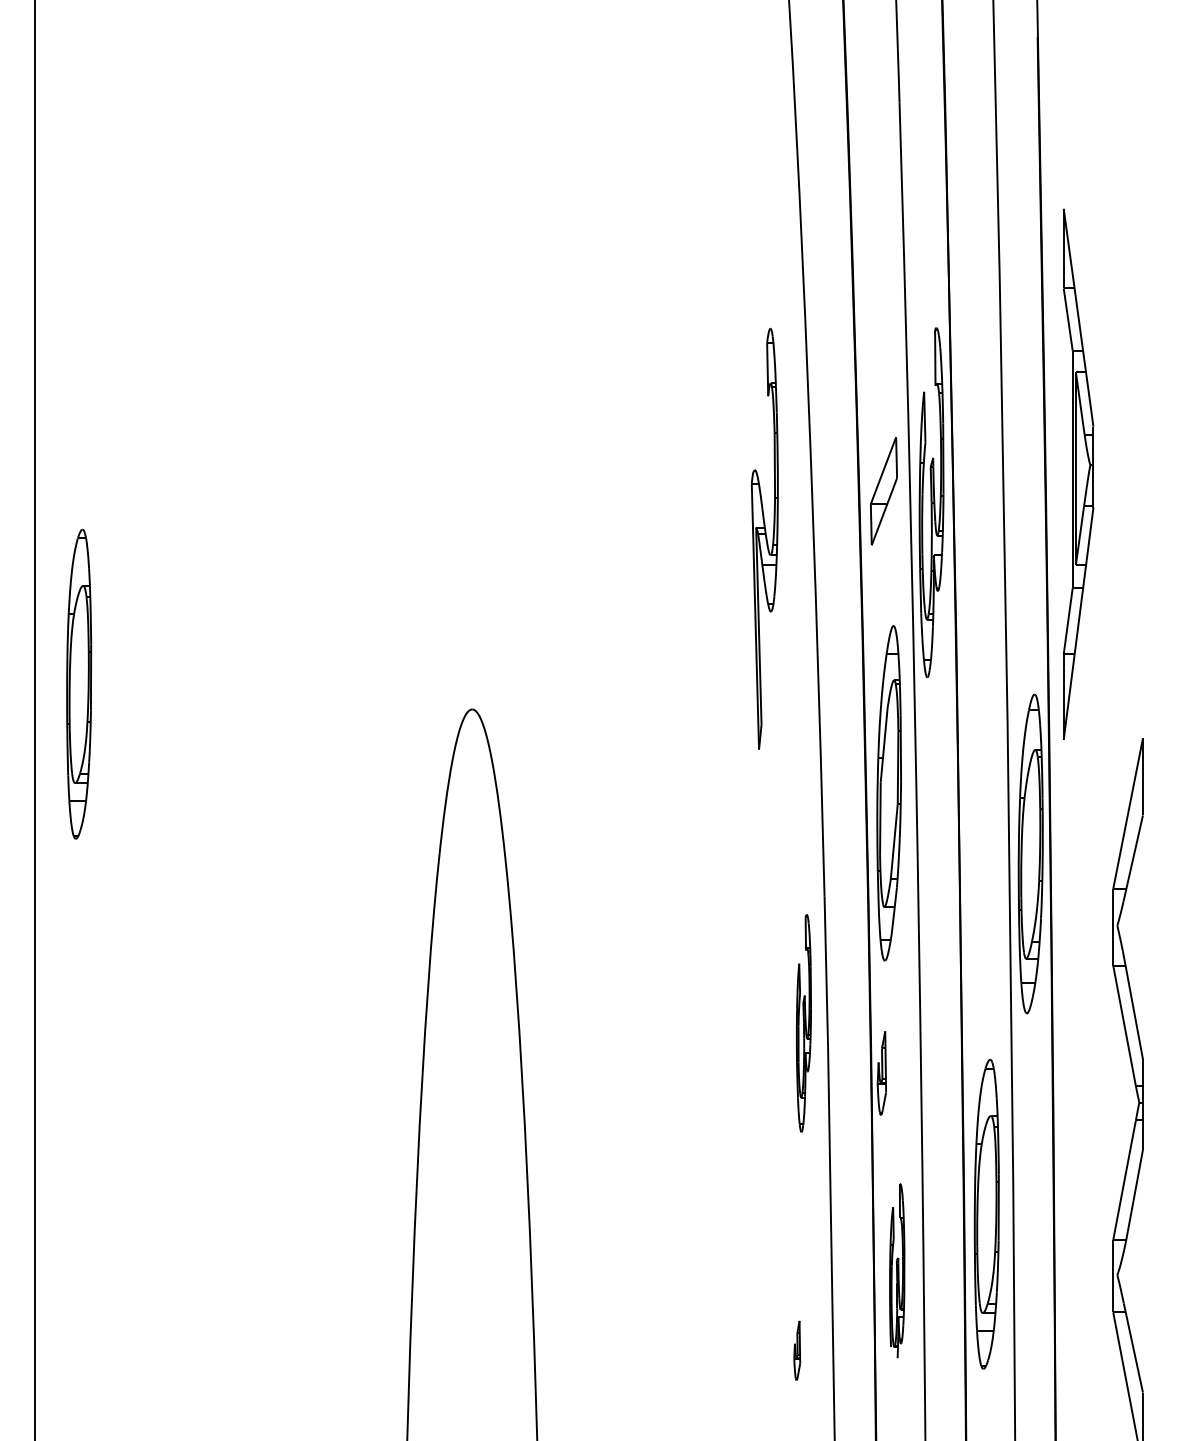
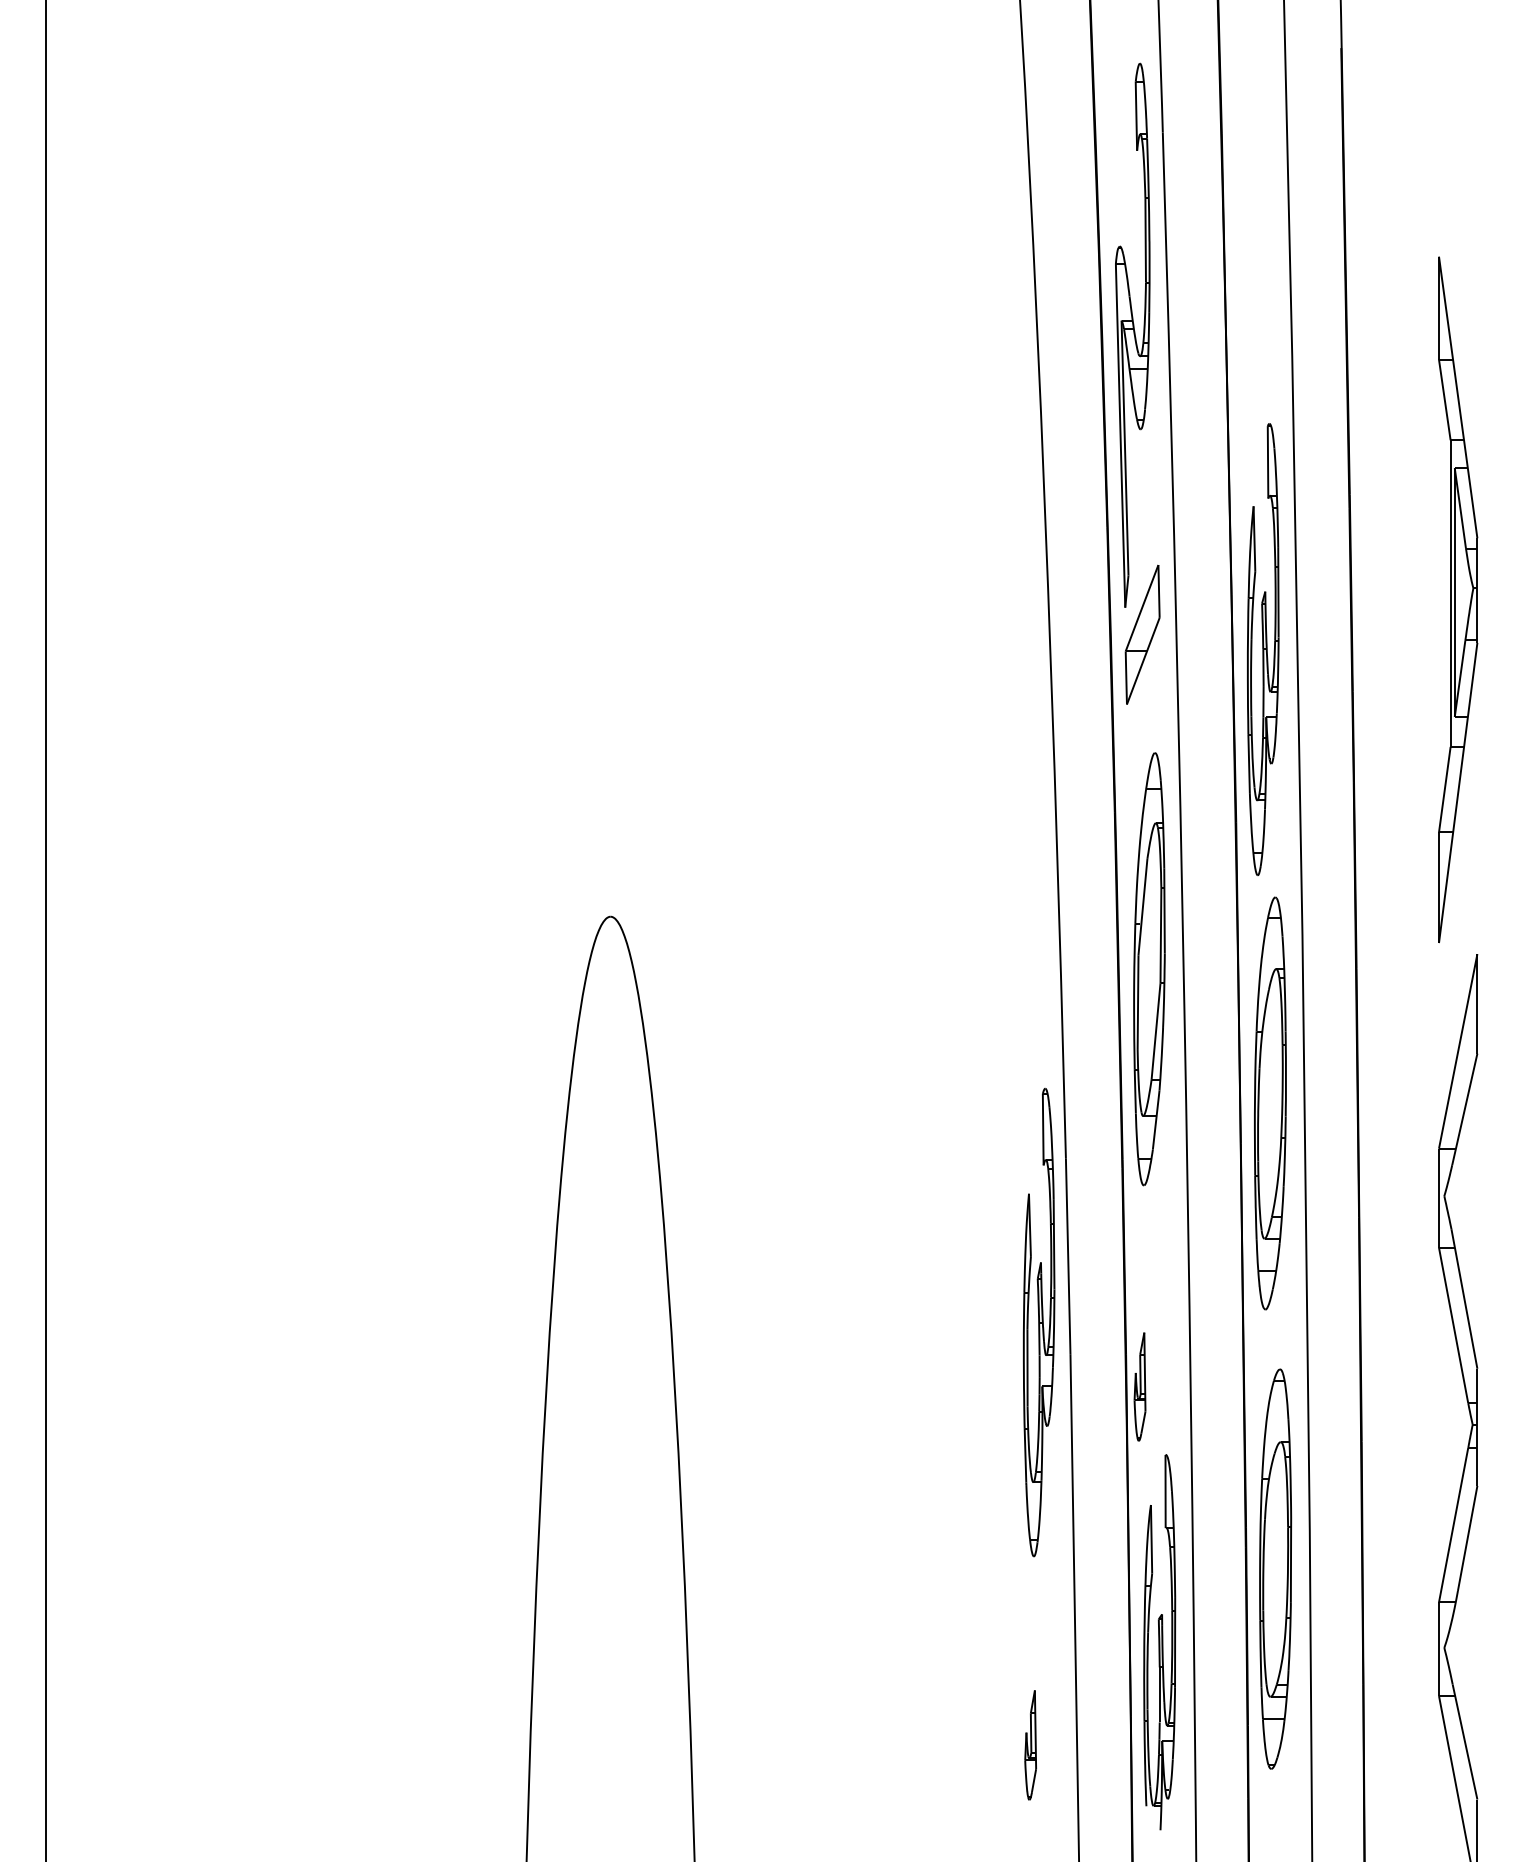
part: (1078, 474) -> (1458, 599), moved
part: (931, 502) -> (1263, 649), moved
part: (764, 538) -> (1132, 334), moved
part: (79, 683) -> (102, 883), removed
part: (889, 793) -> (1149, 969), moved
part: (1030, 853) -> (1270, 1103), moved
part: (804, 1023) -> (1039, 1322), size x1.67
part: (896, 1271) -> (1159, 1642), size x1.67
part: (797, 1350) -> (1030, 1745), size x1.43

